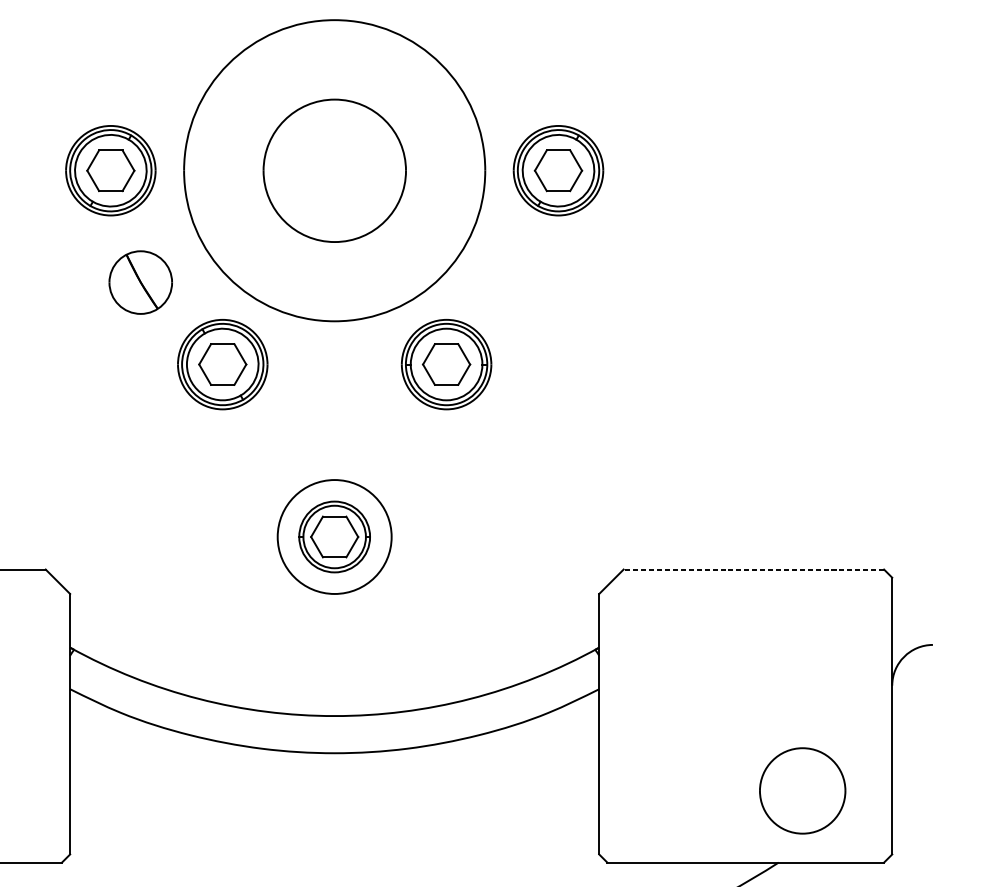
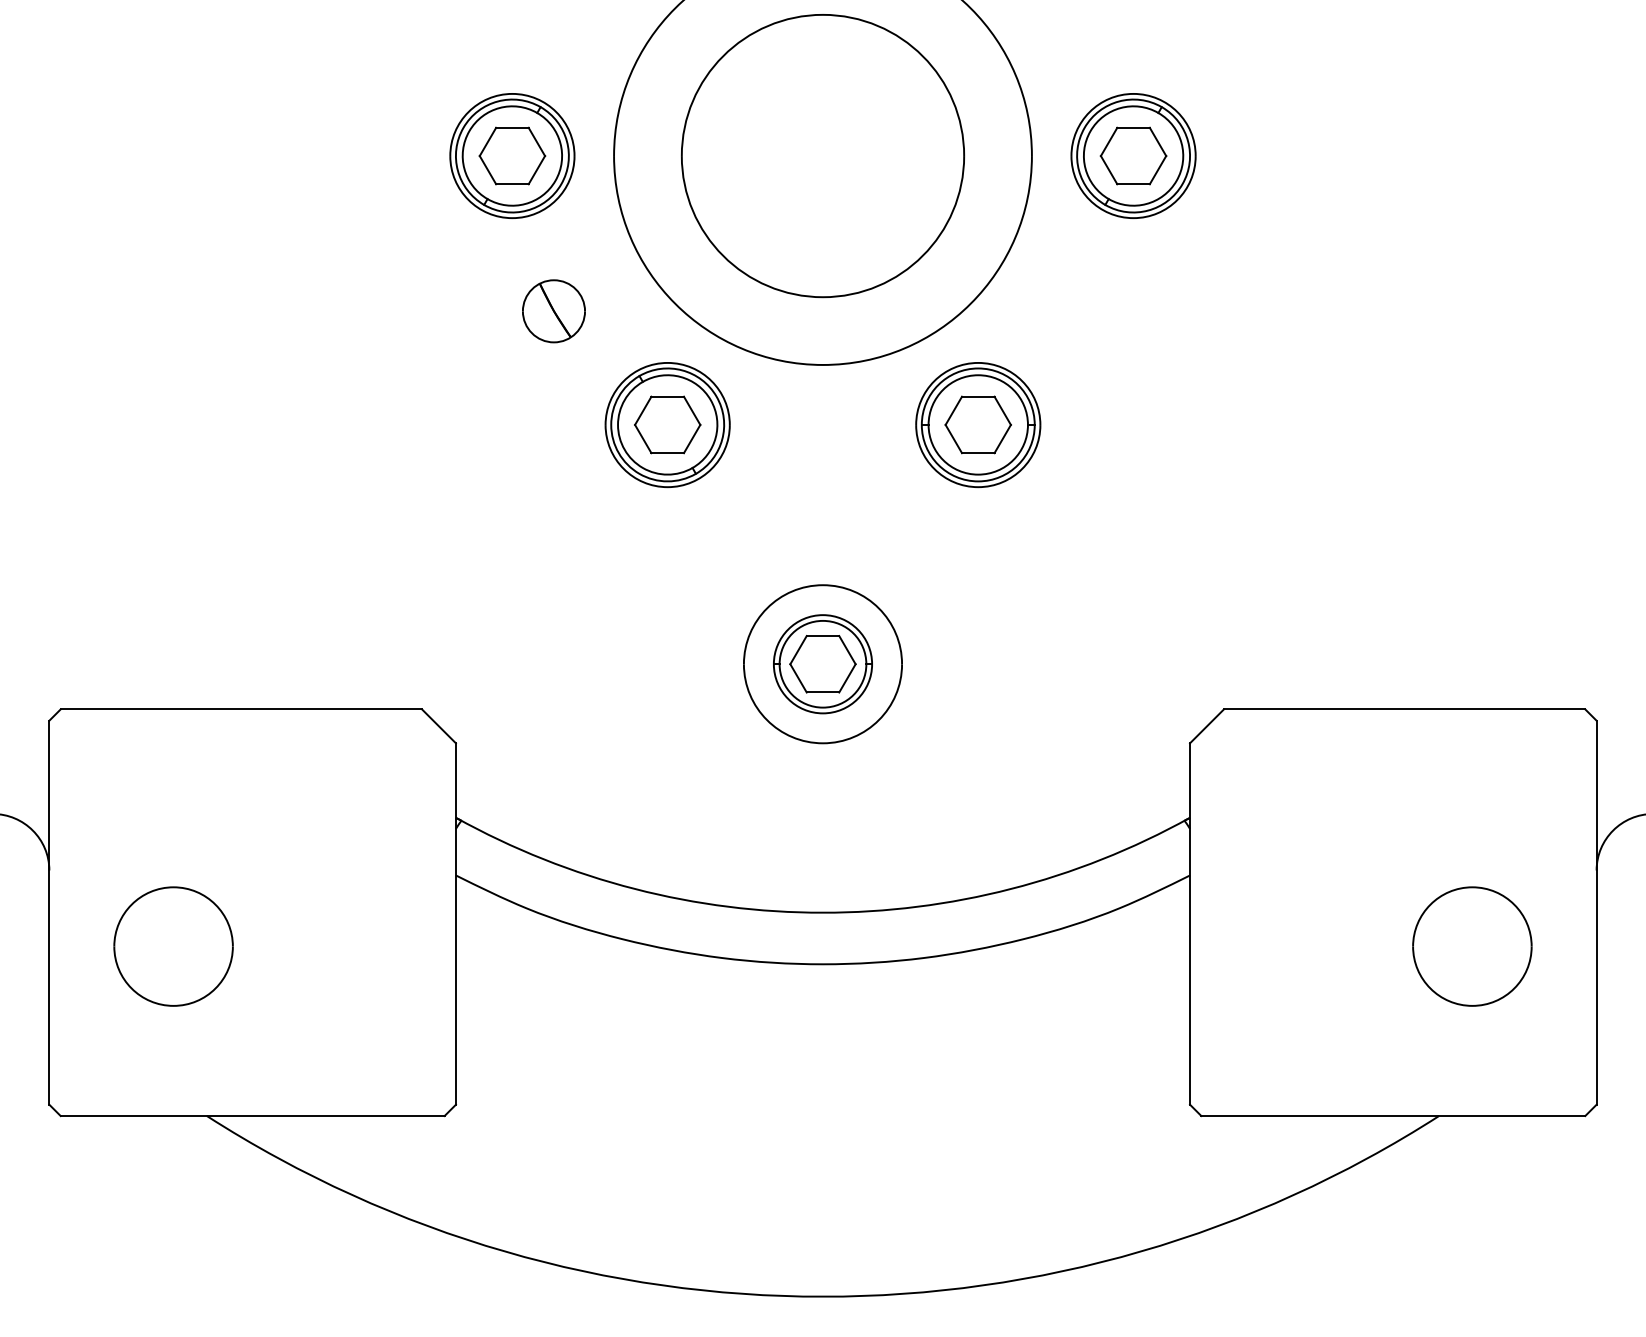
part: (335, 171) -> (823, 156), size x1.43
part: (140, 282) -> (553, 311), size x0.71
line: (753, 569) -> (1404, 709), dashed -> solid
part: (802, 790) -> (1472, 946), moved

